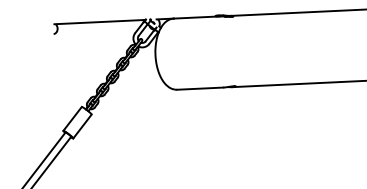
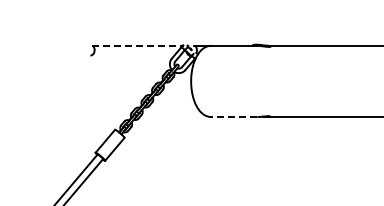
line: (100, 21) -> (137, 45), solid -> dashed
line: (199, 89) -> (233, 117), solid -> dashed

